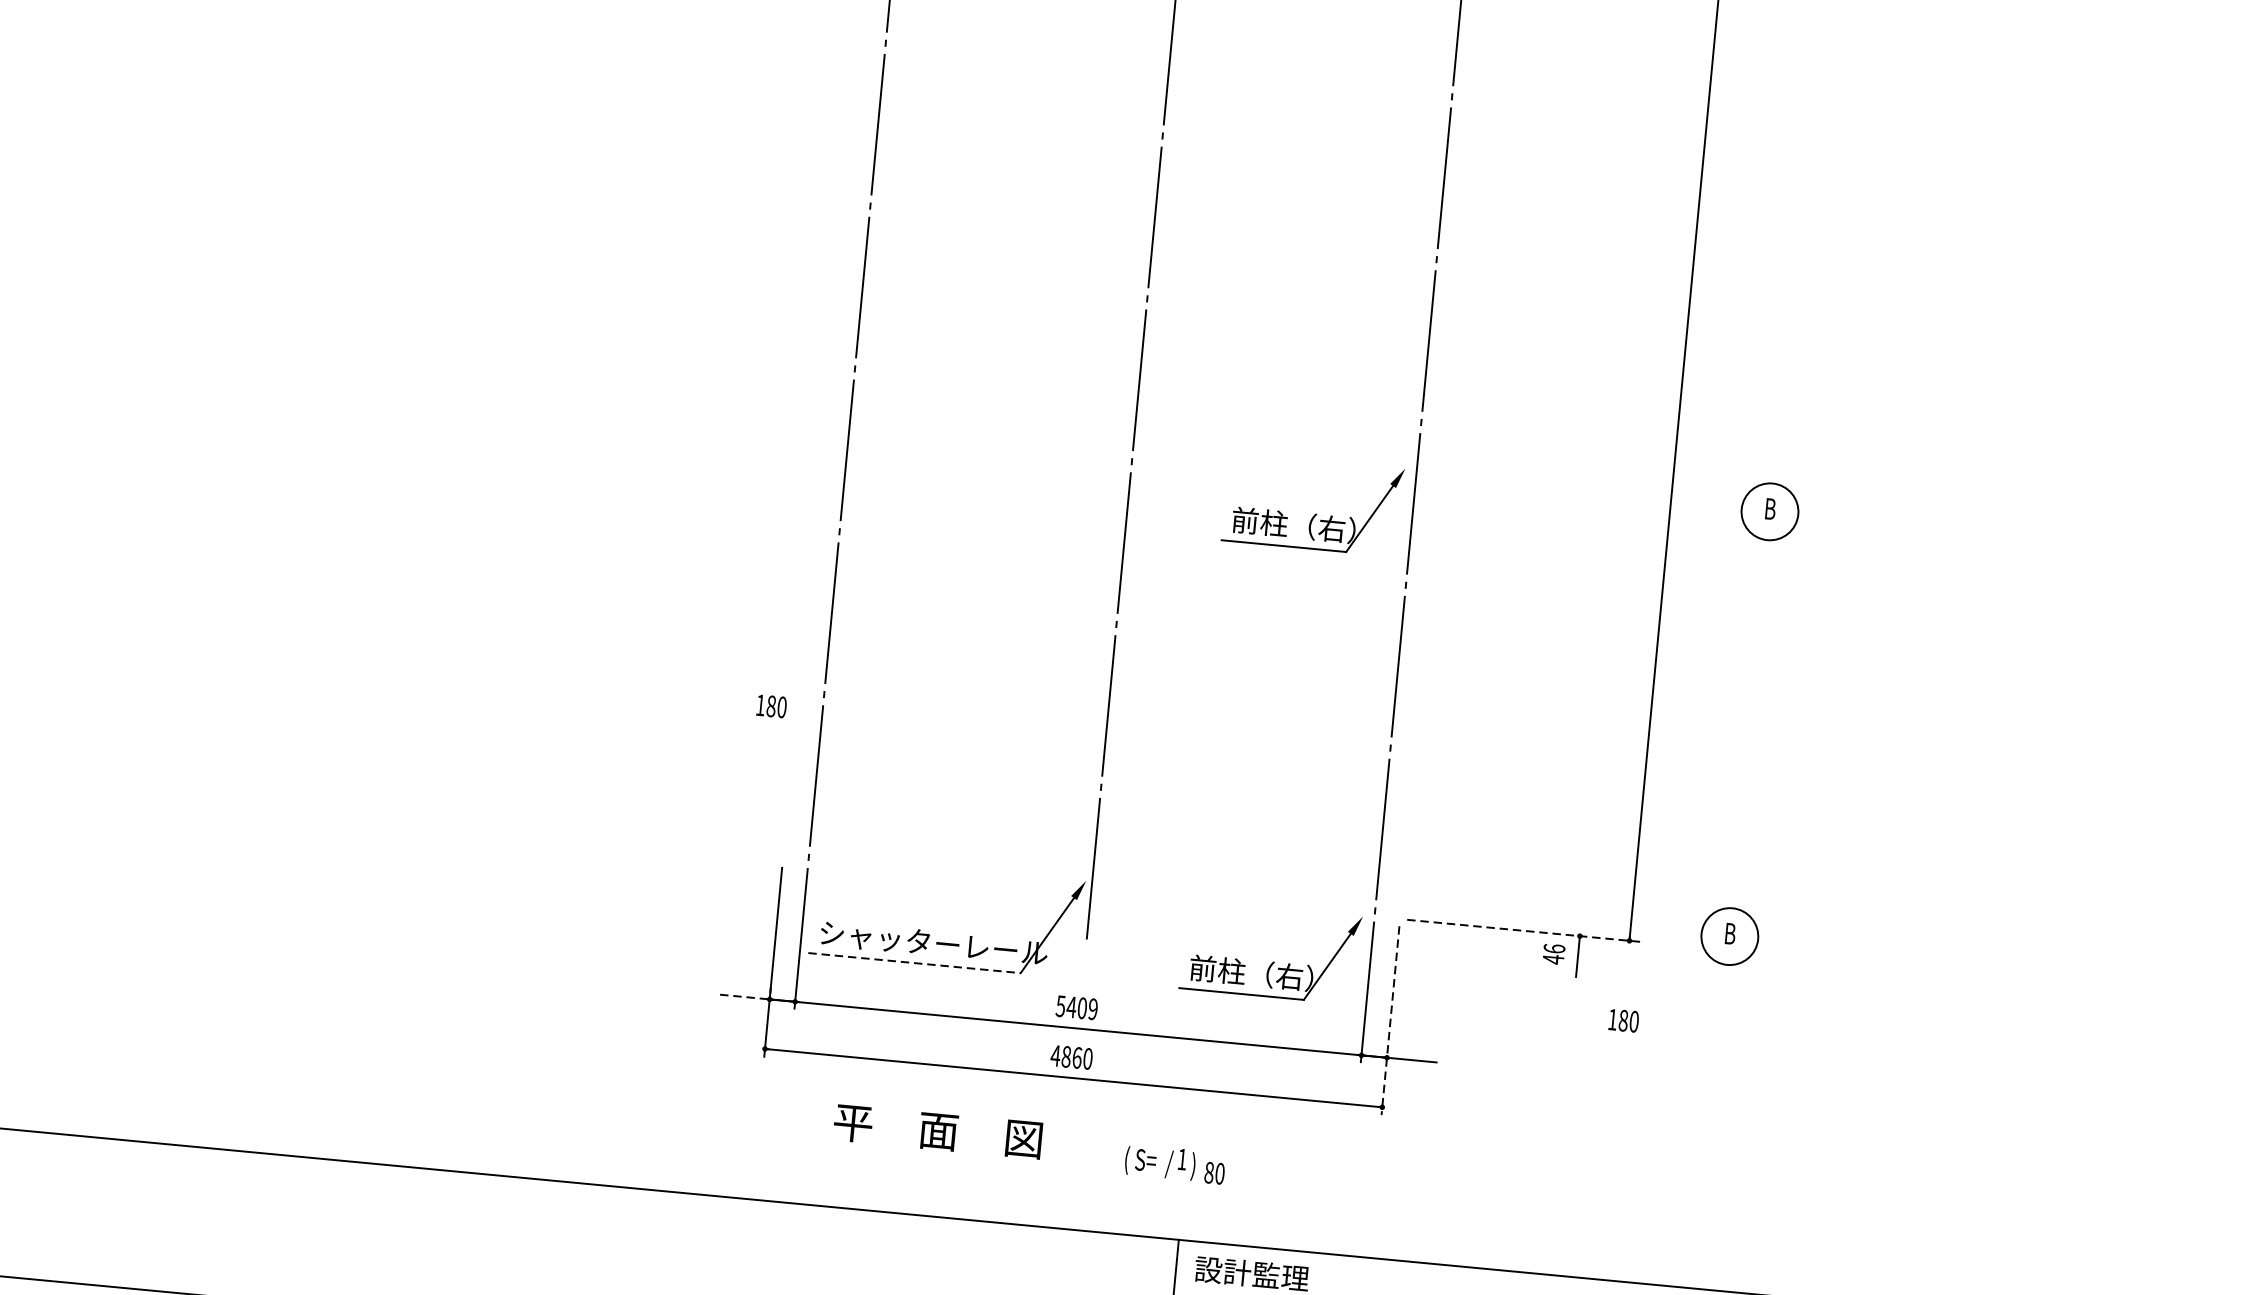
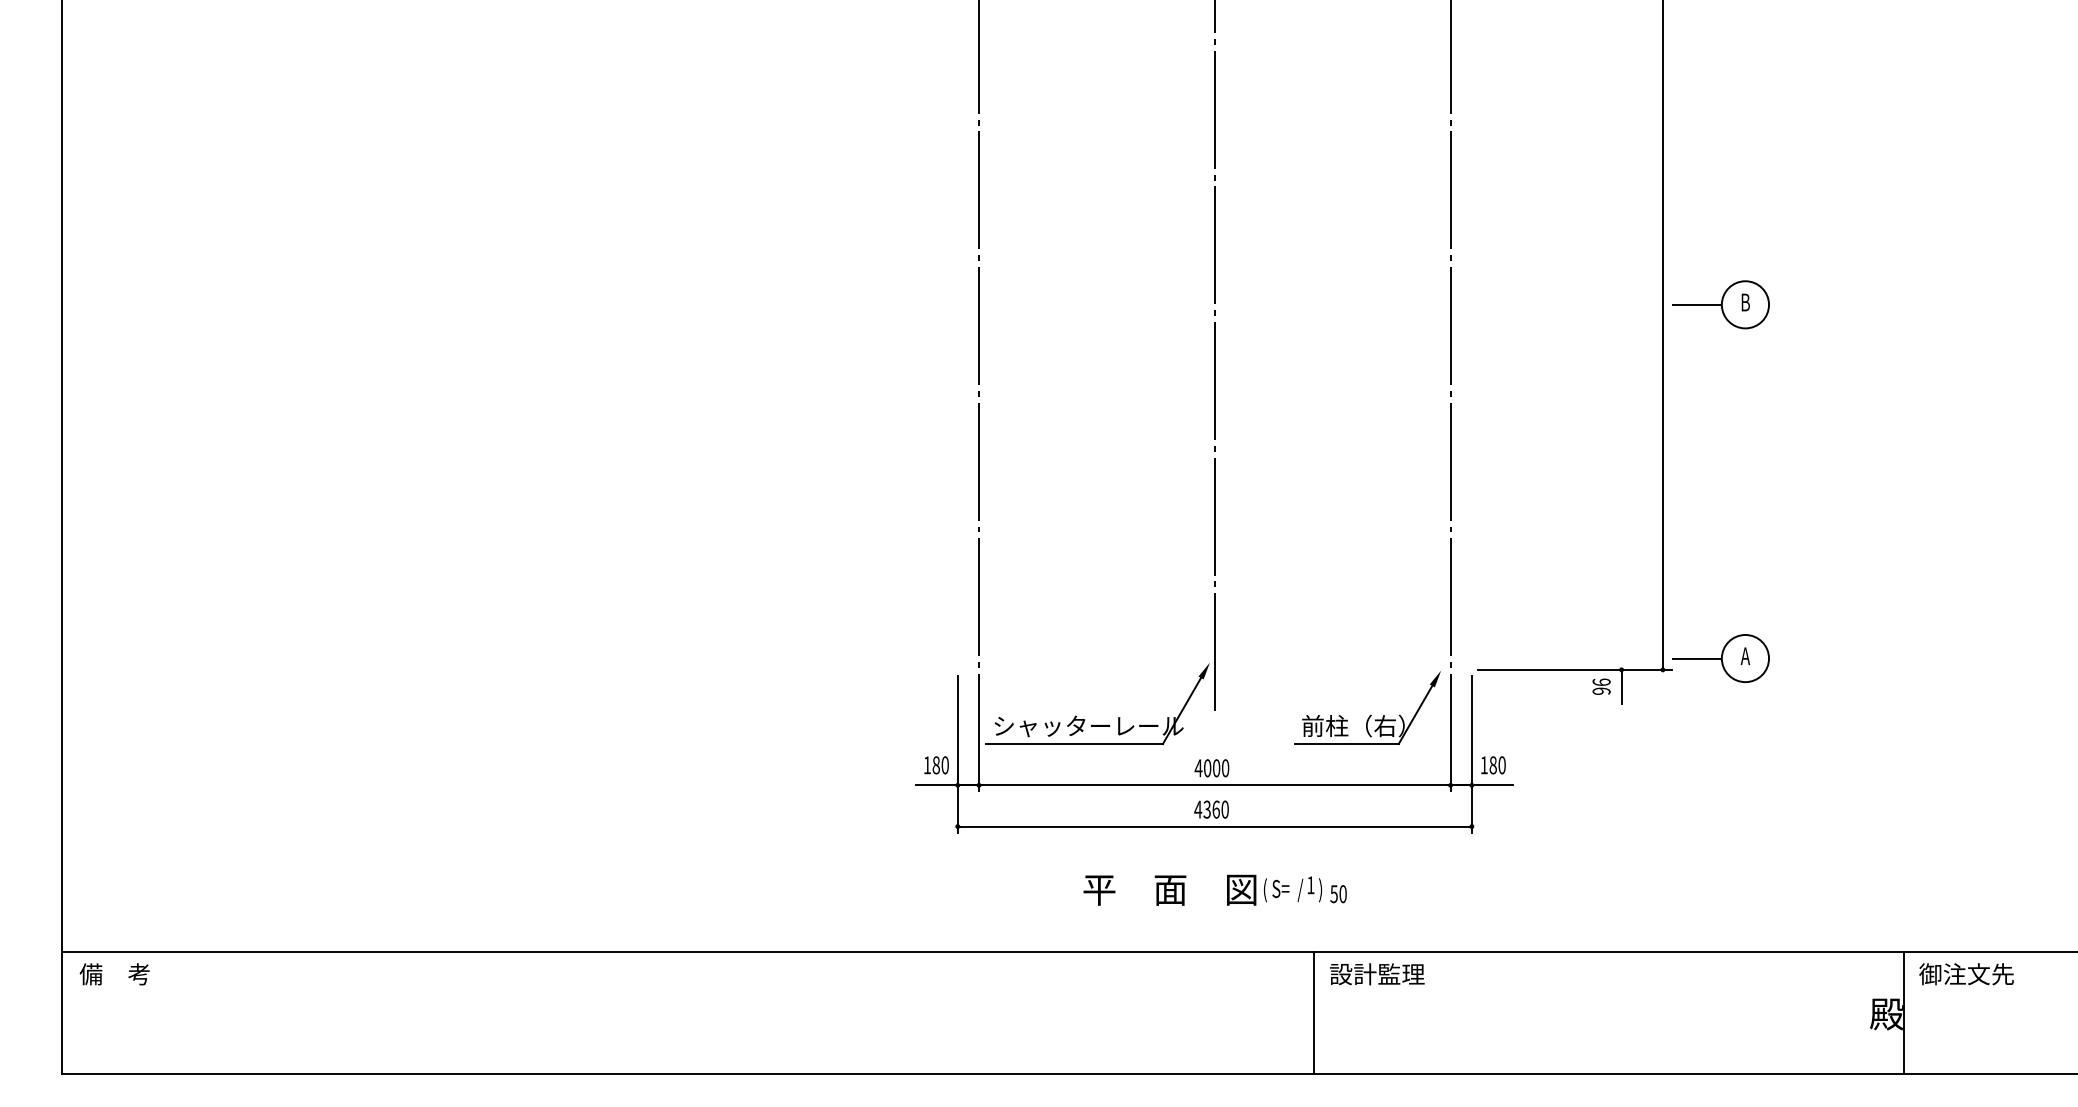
line: (1711, 505) -> (1696, 304), added
part: (1315, 513) -> (1370, 341), removed
text: (771, 706) -> (936, 765), moved
line: (1523, 930) -> (1574, 669), dashed -> solid
line: (1671, 930) -> (1696, 658), added
text: (1730, 934) -> (1745, 656), B -> A
text: (1553, 959) -> (1601, 691), 46 -> 96
line: (914, 963) -> (1074, 744), dashed -> solid
line: (744, 997) -> (936, 785), dashed -> solid
text: (1076, 1007) -> (1211, 768), 5409 -> 4000
line: (1390, 1020) -> (1471, 754), dashed -> solid
text: (1623, 1020) -> (1493, 765), moved
text: (1065, 1056) -> (1206, 809), 4860 -> 4360
text: (937, 1130) -> (1169, 889), moved
text: (1208, 1171) -> (1333, 893), 80 -> 50

